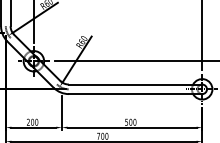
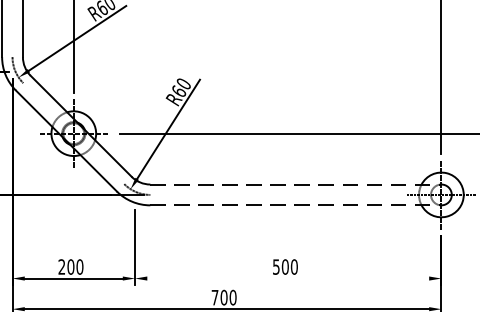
line: (135, 84) -> (295, 184), solid -> dashed
line: (135, 94) -> (295, 206), solid -> dashed
line: (131, 127) -> (286, 278), removed

